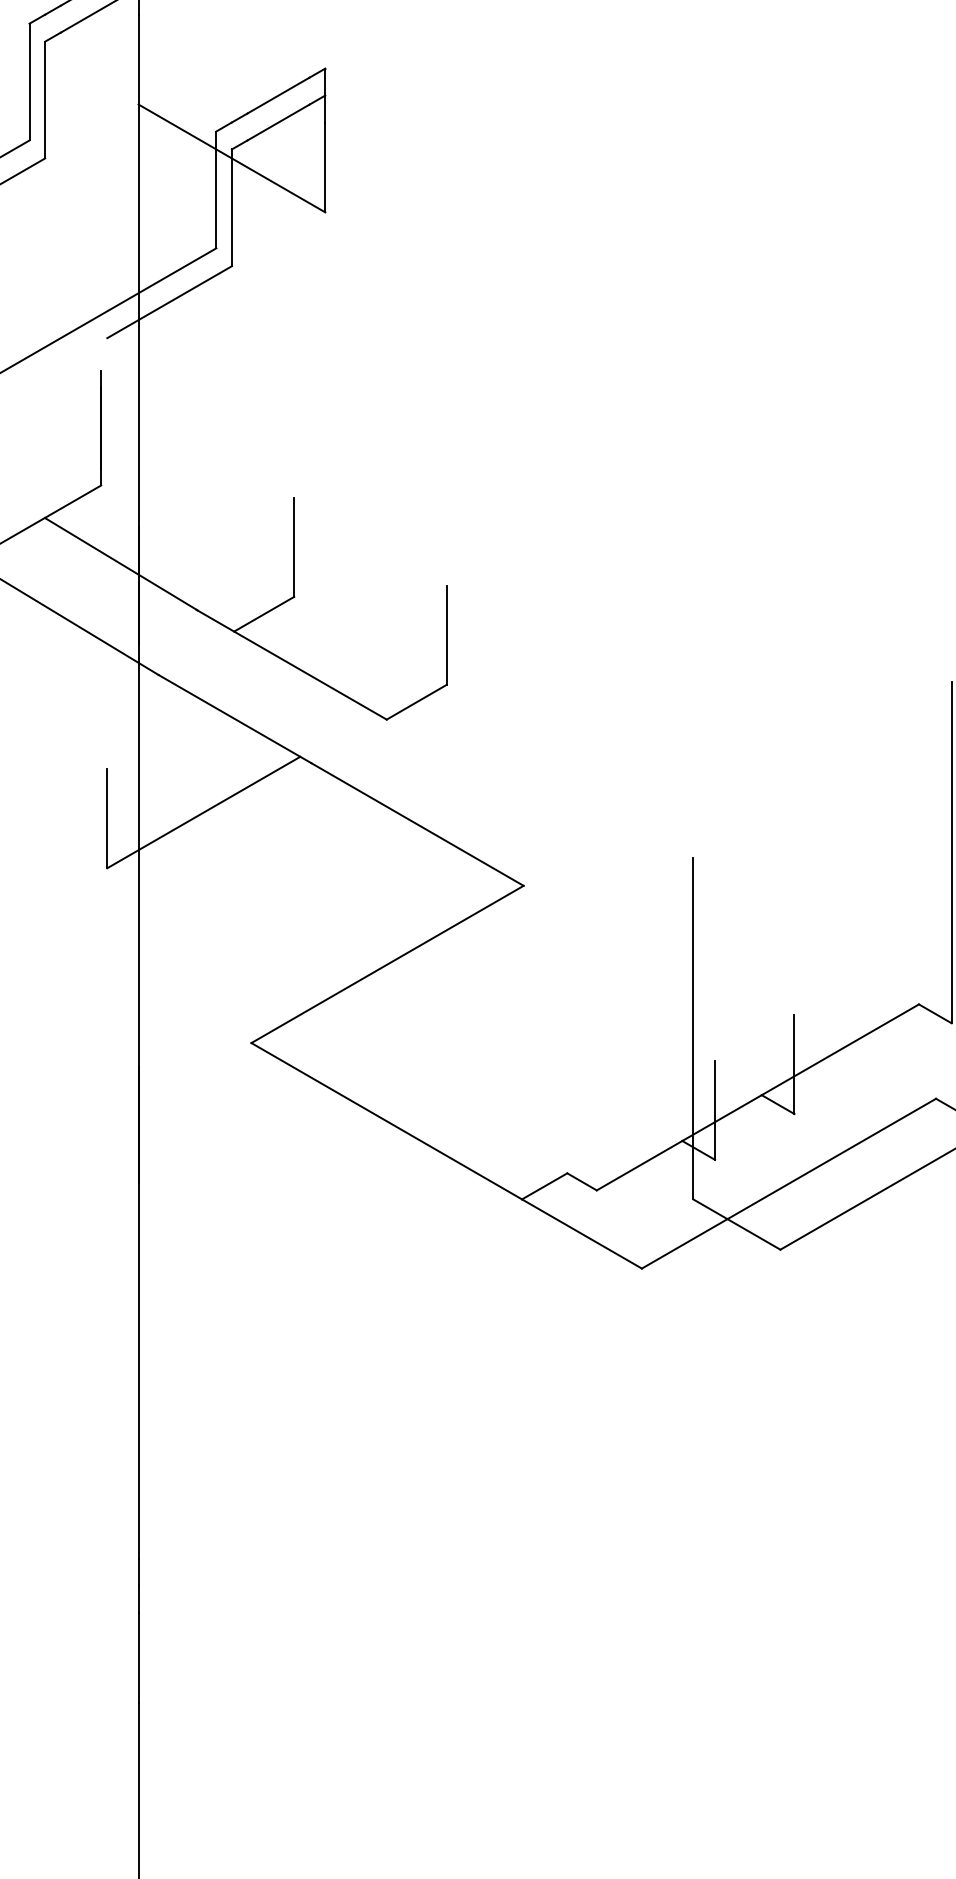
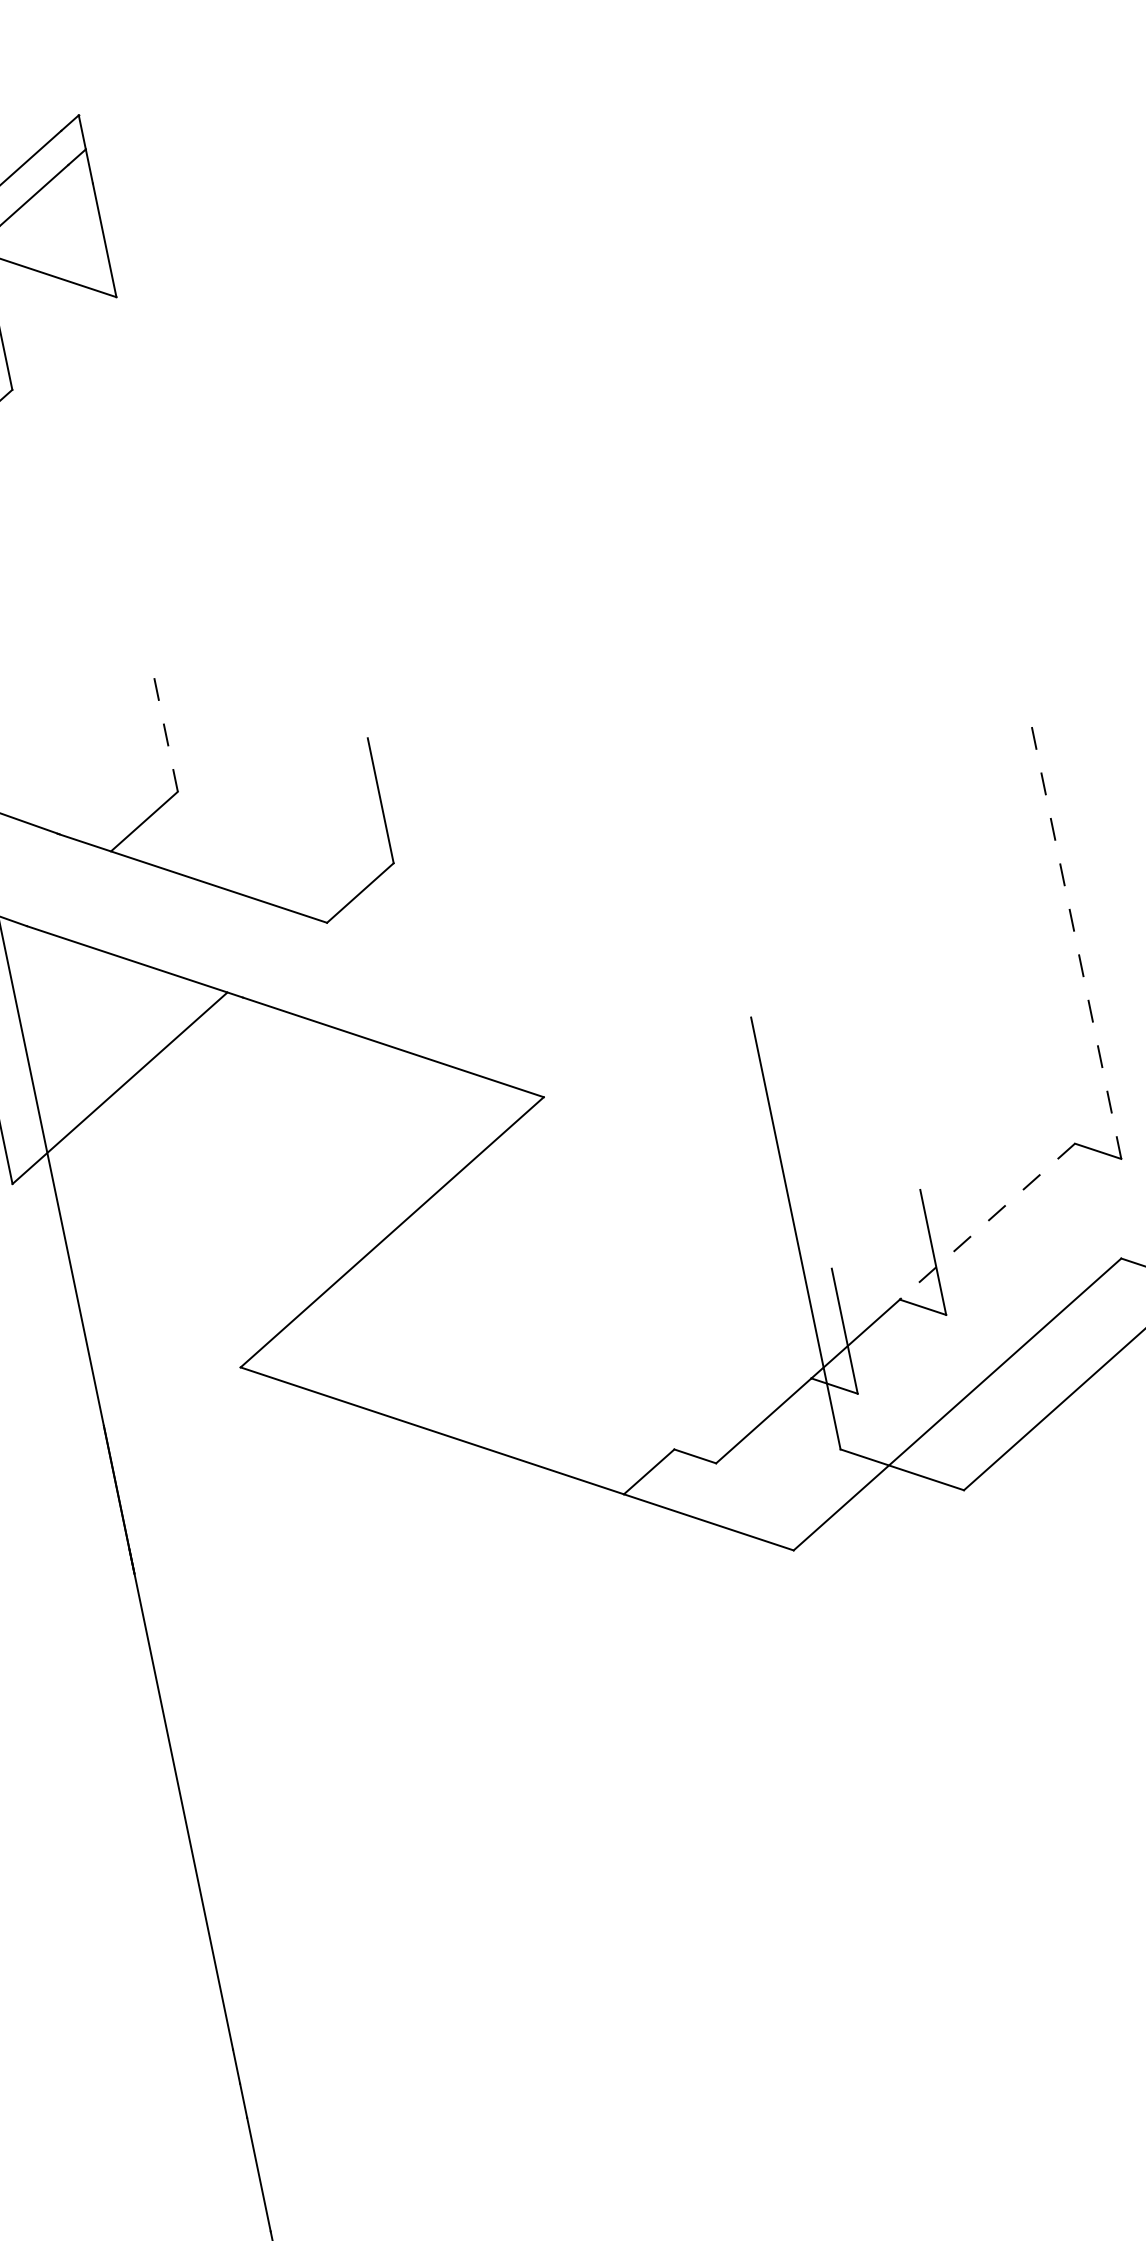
line: (294, 546) -> (165, 727), solid -> dashed
line: (951, 852) -> (1076, 942), solid -> dashed
line: (840, 1049) -> (987, 1221), solid -> dashed

